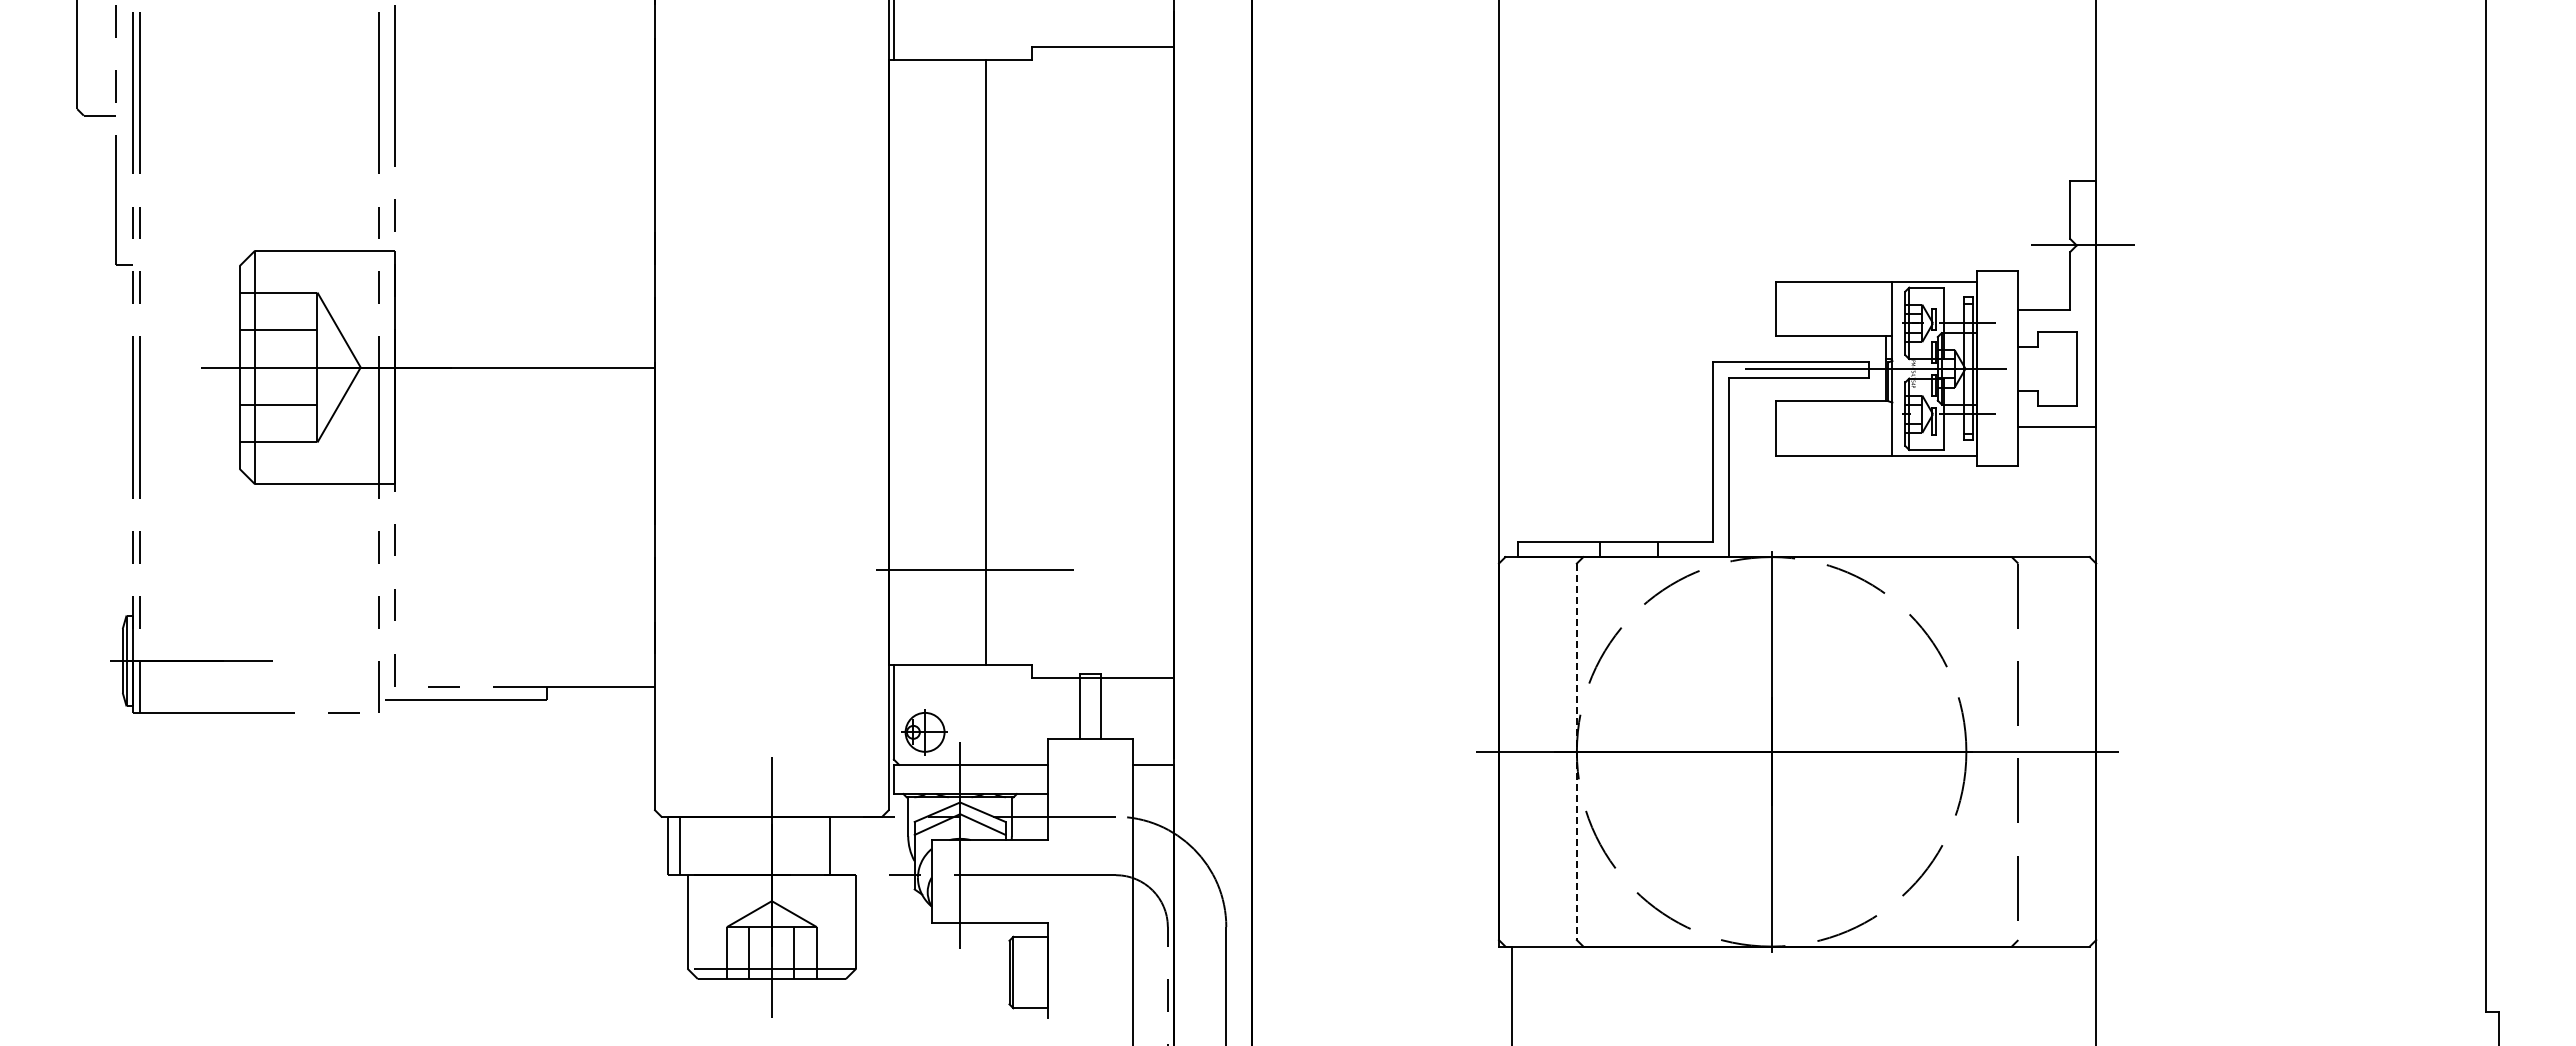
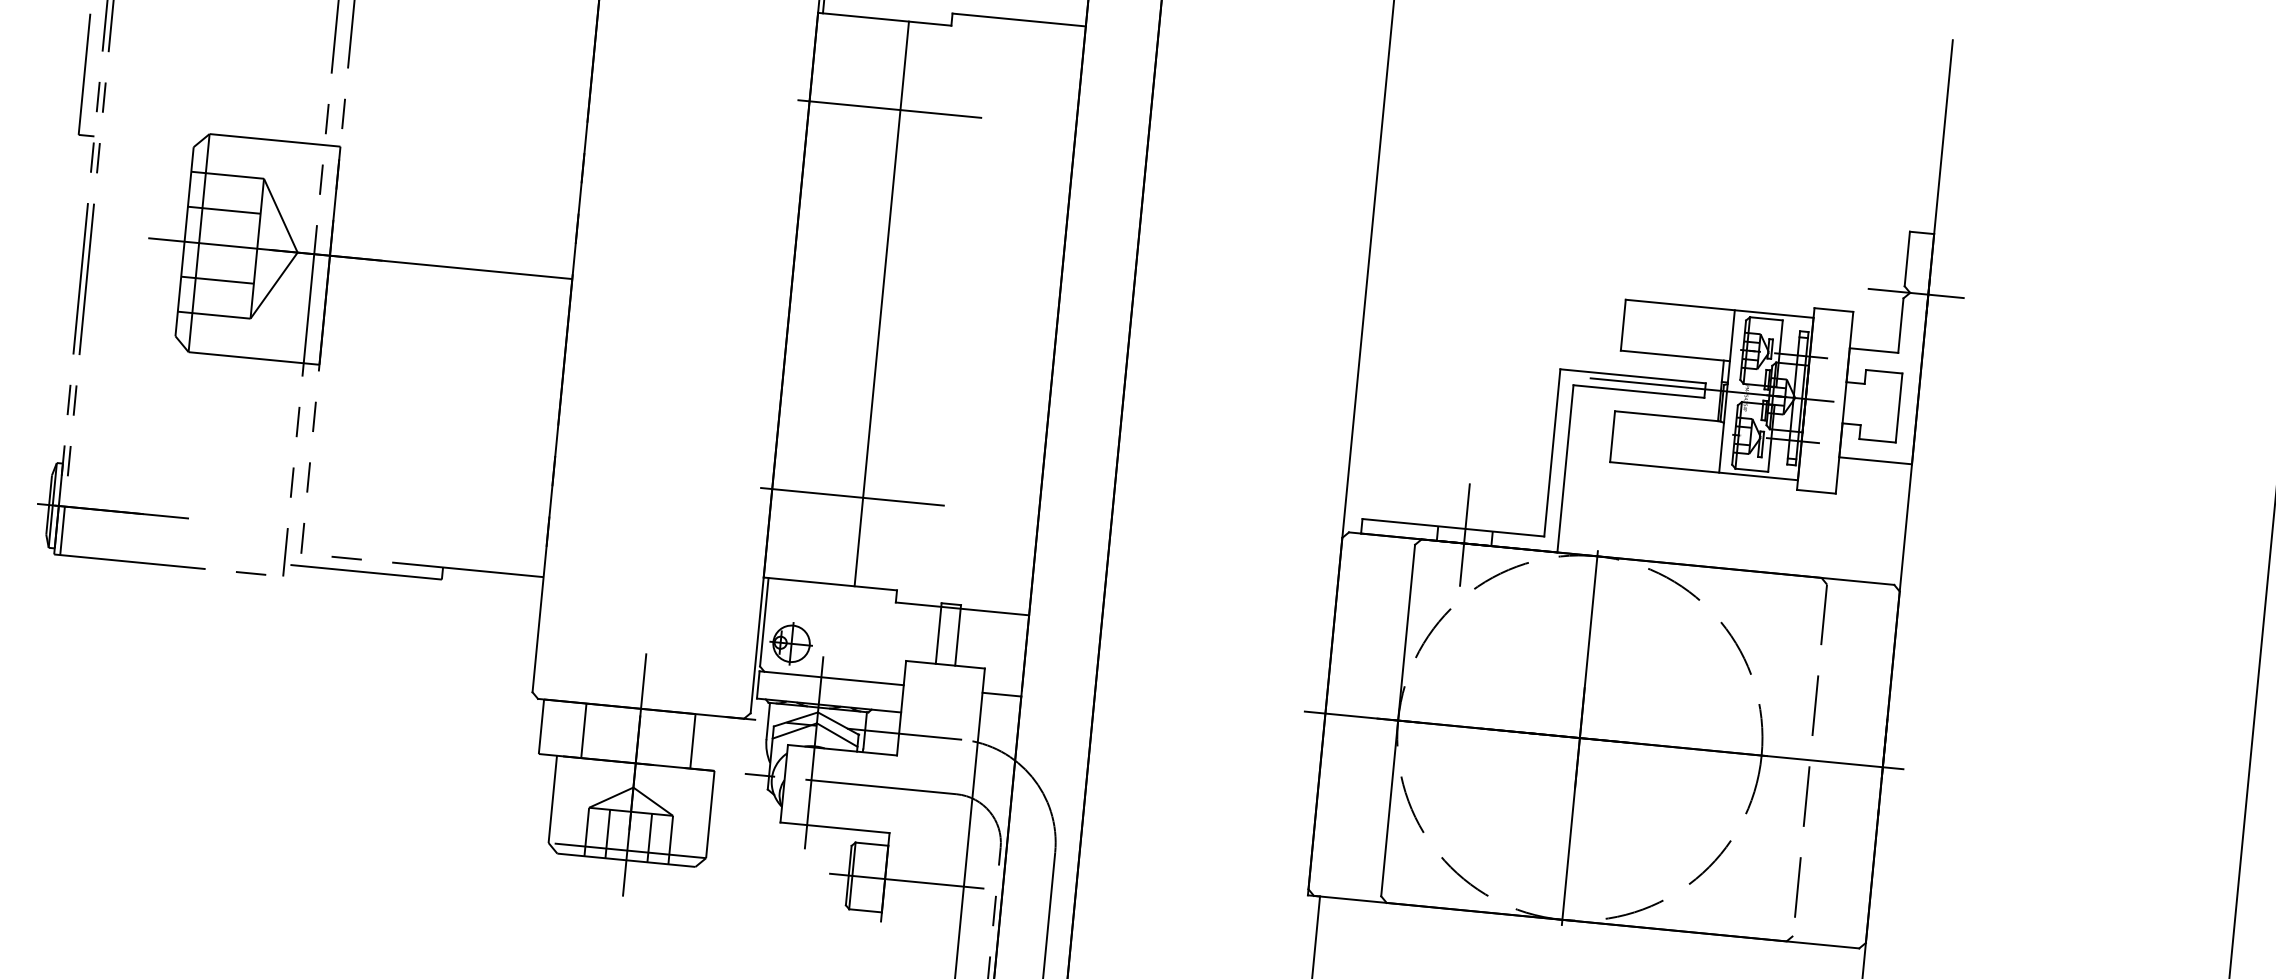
line: (974, 154) -> (889, 108), added
line: (1628, 547) -> (1464, 534), added
line: (1576, 752) -> (1397, 721), dashed -> solid
line: (680, 845) -> (583, 730), moved
line: (1071, 972) -> (906, 881), added

